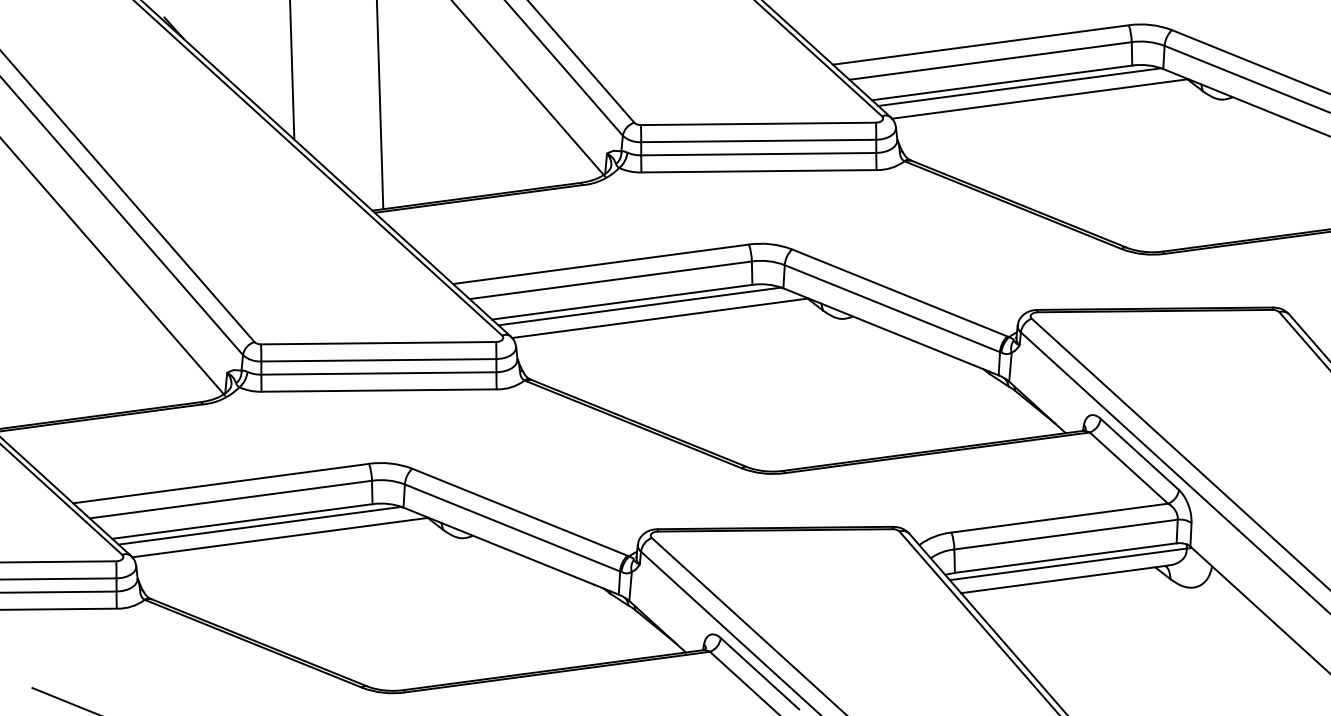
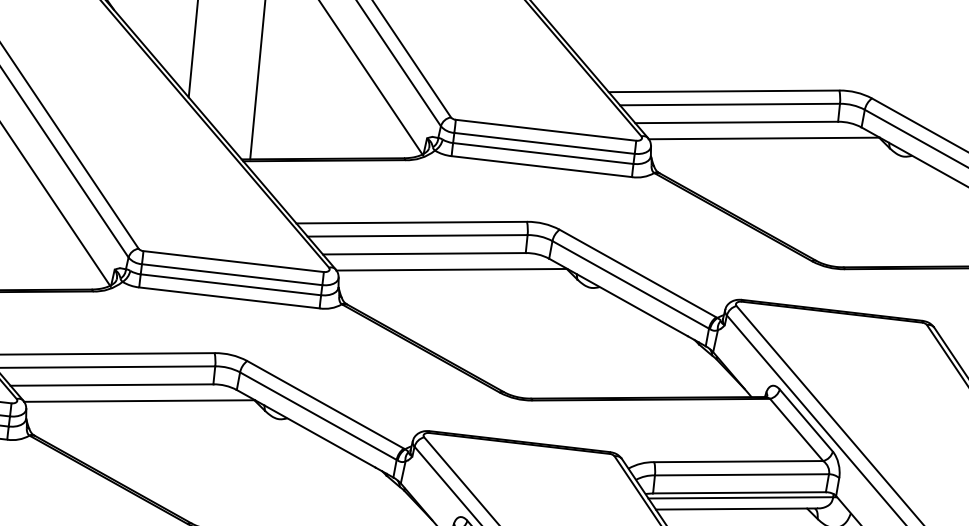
line: (1019, 87) -> (749, 127), removed
line: (639, 306) -> (437, 258), removed
line: (259, 525) -> (124, 389), removed

